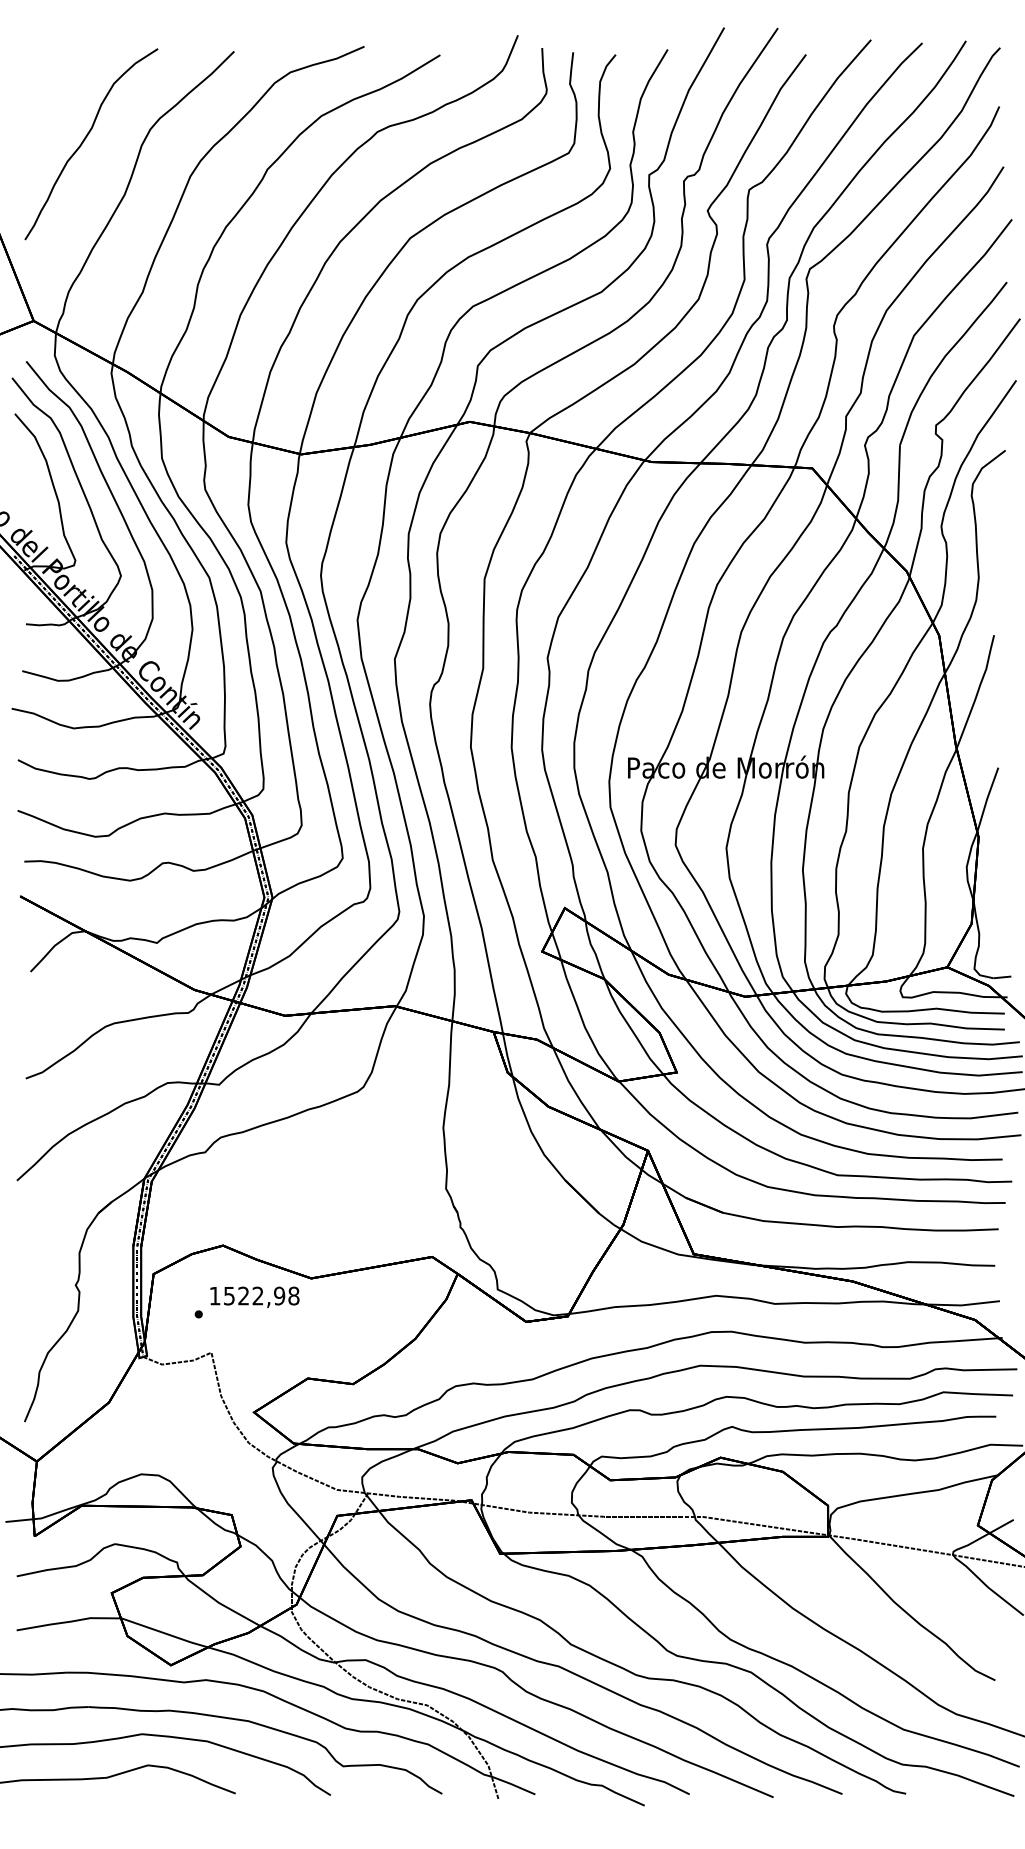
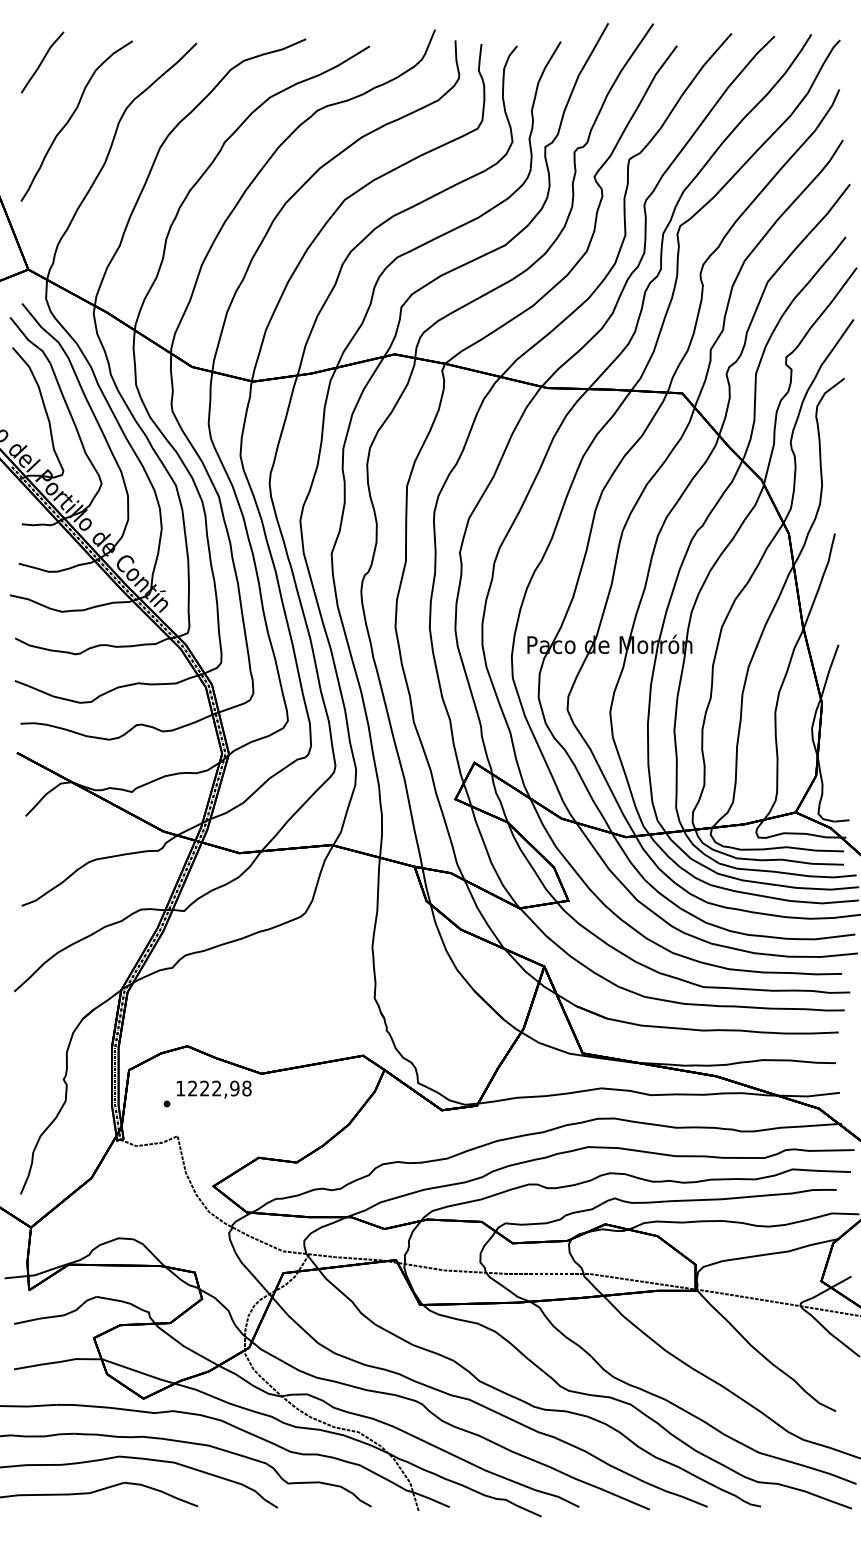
line: (50, 74) -> (42, 62), added
text: (229, 1295) -> (192, 1088), 1522,98 -> 1222,98

